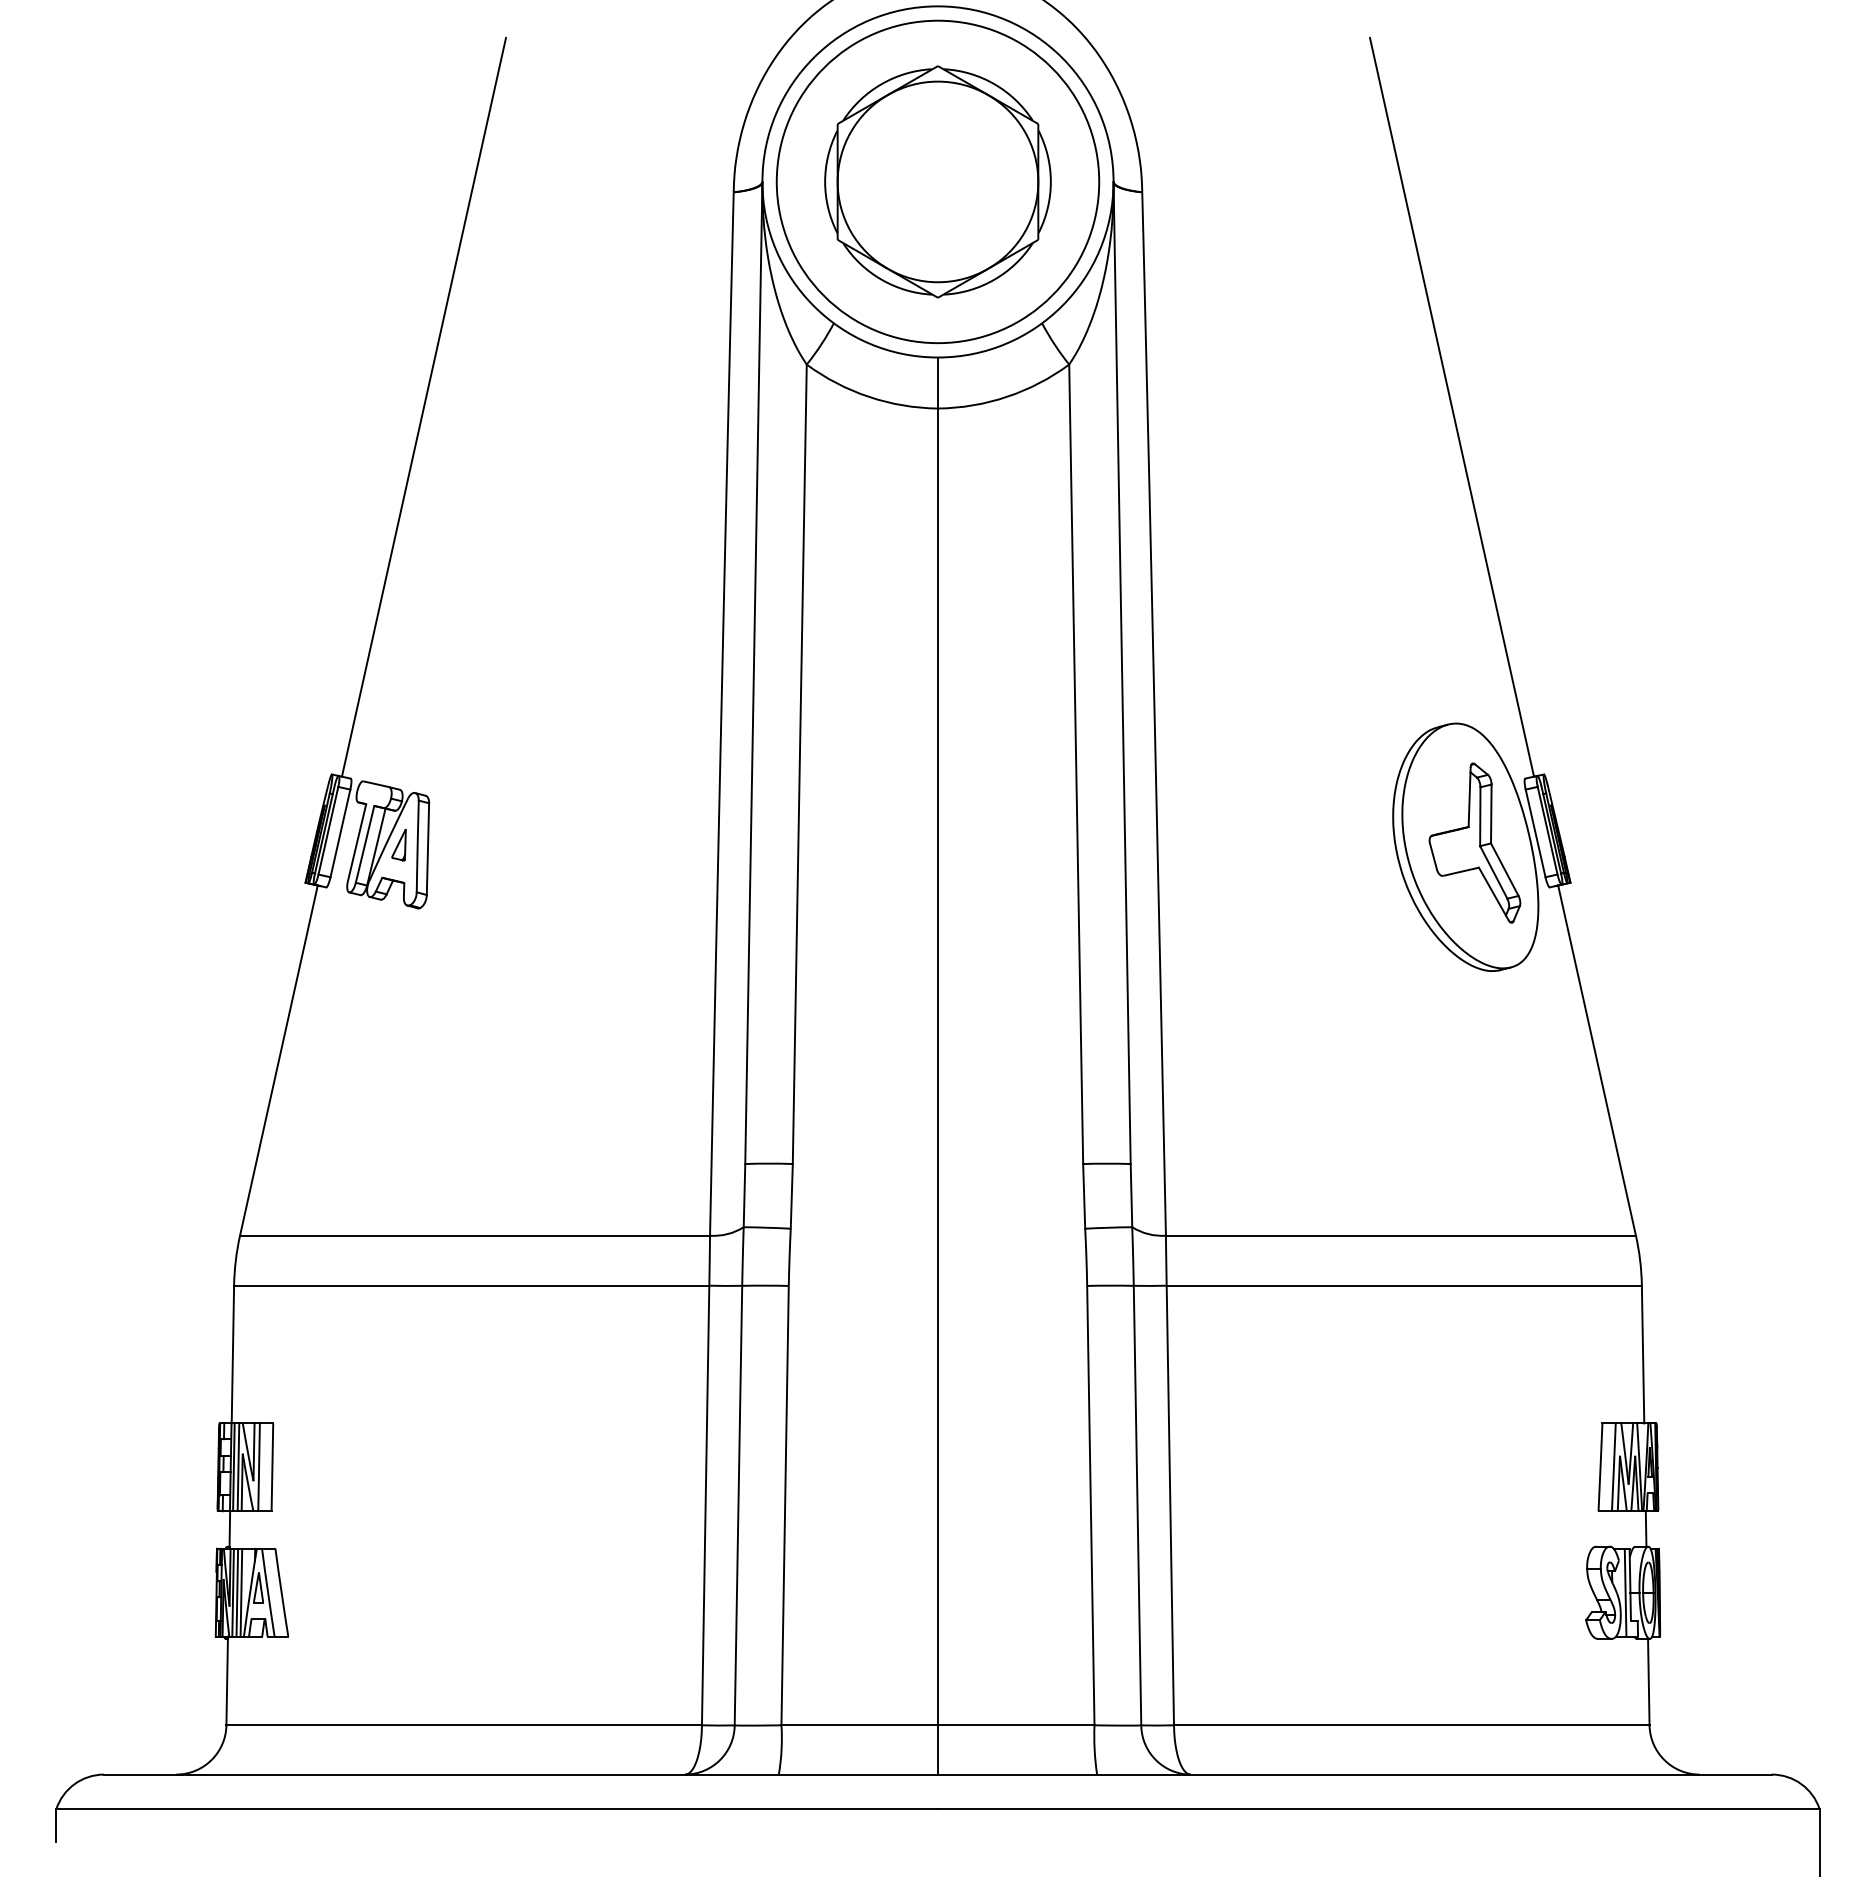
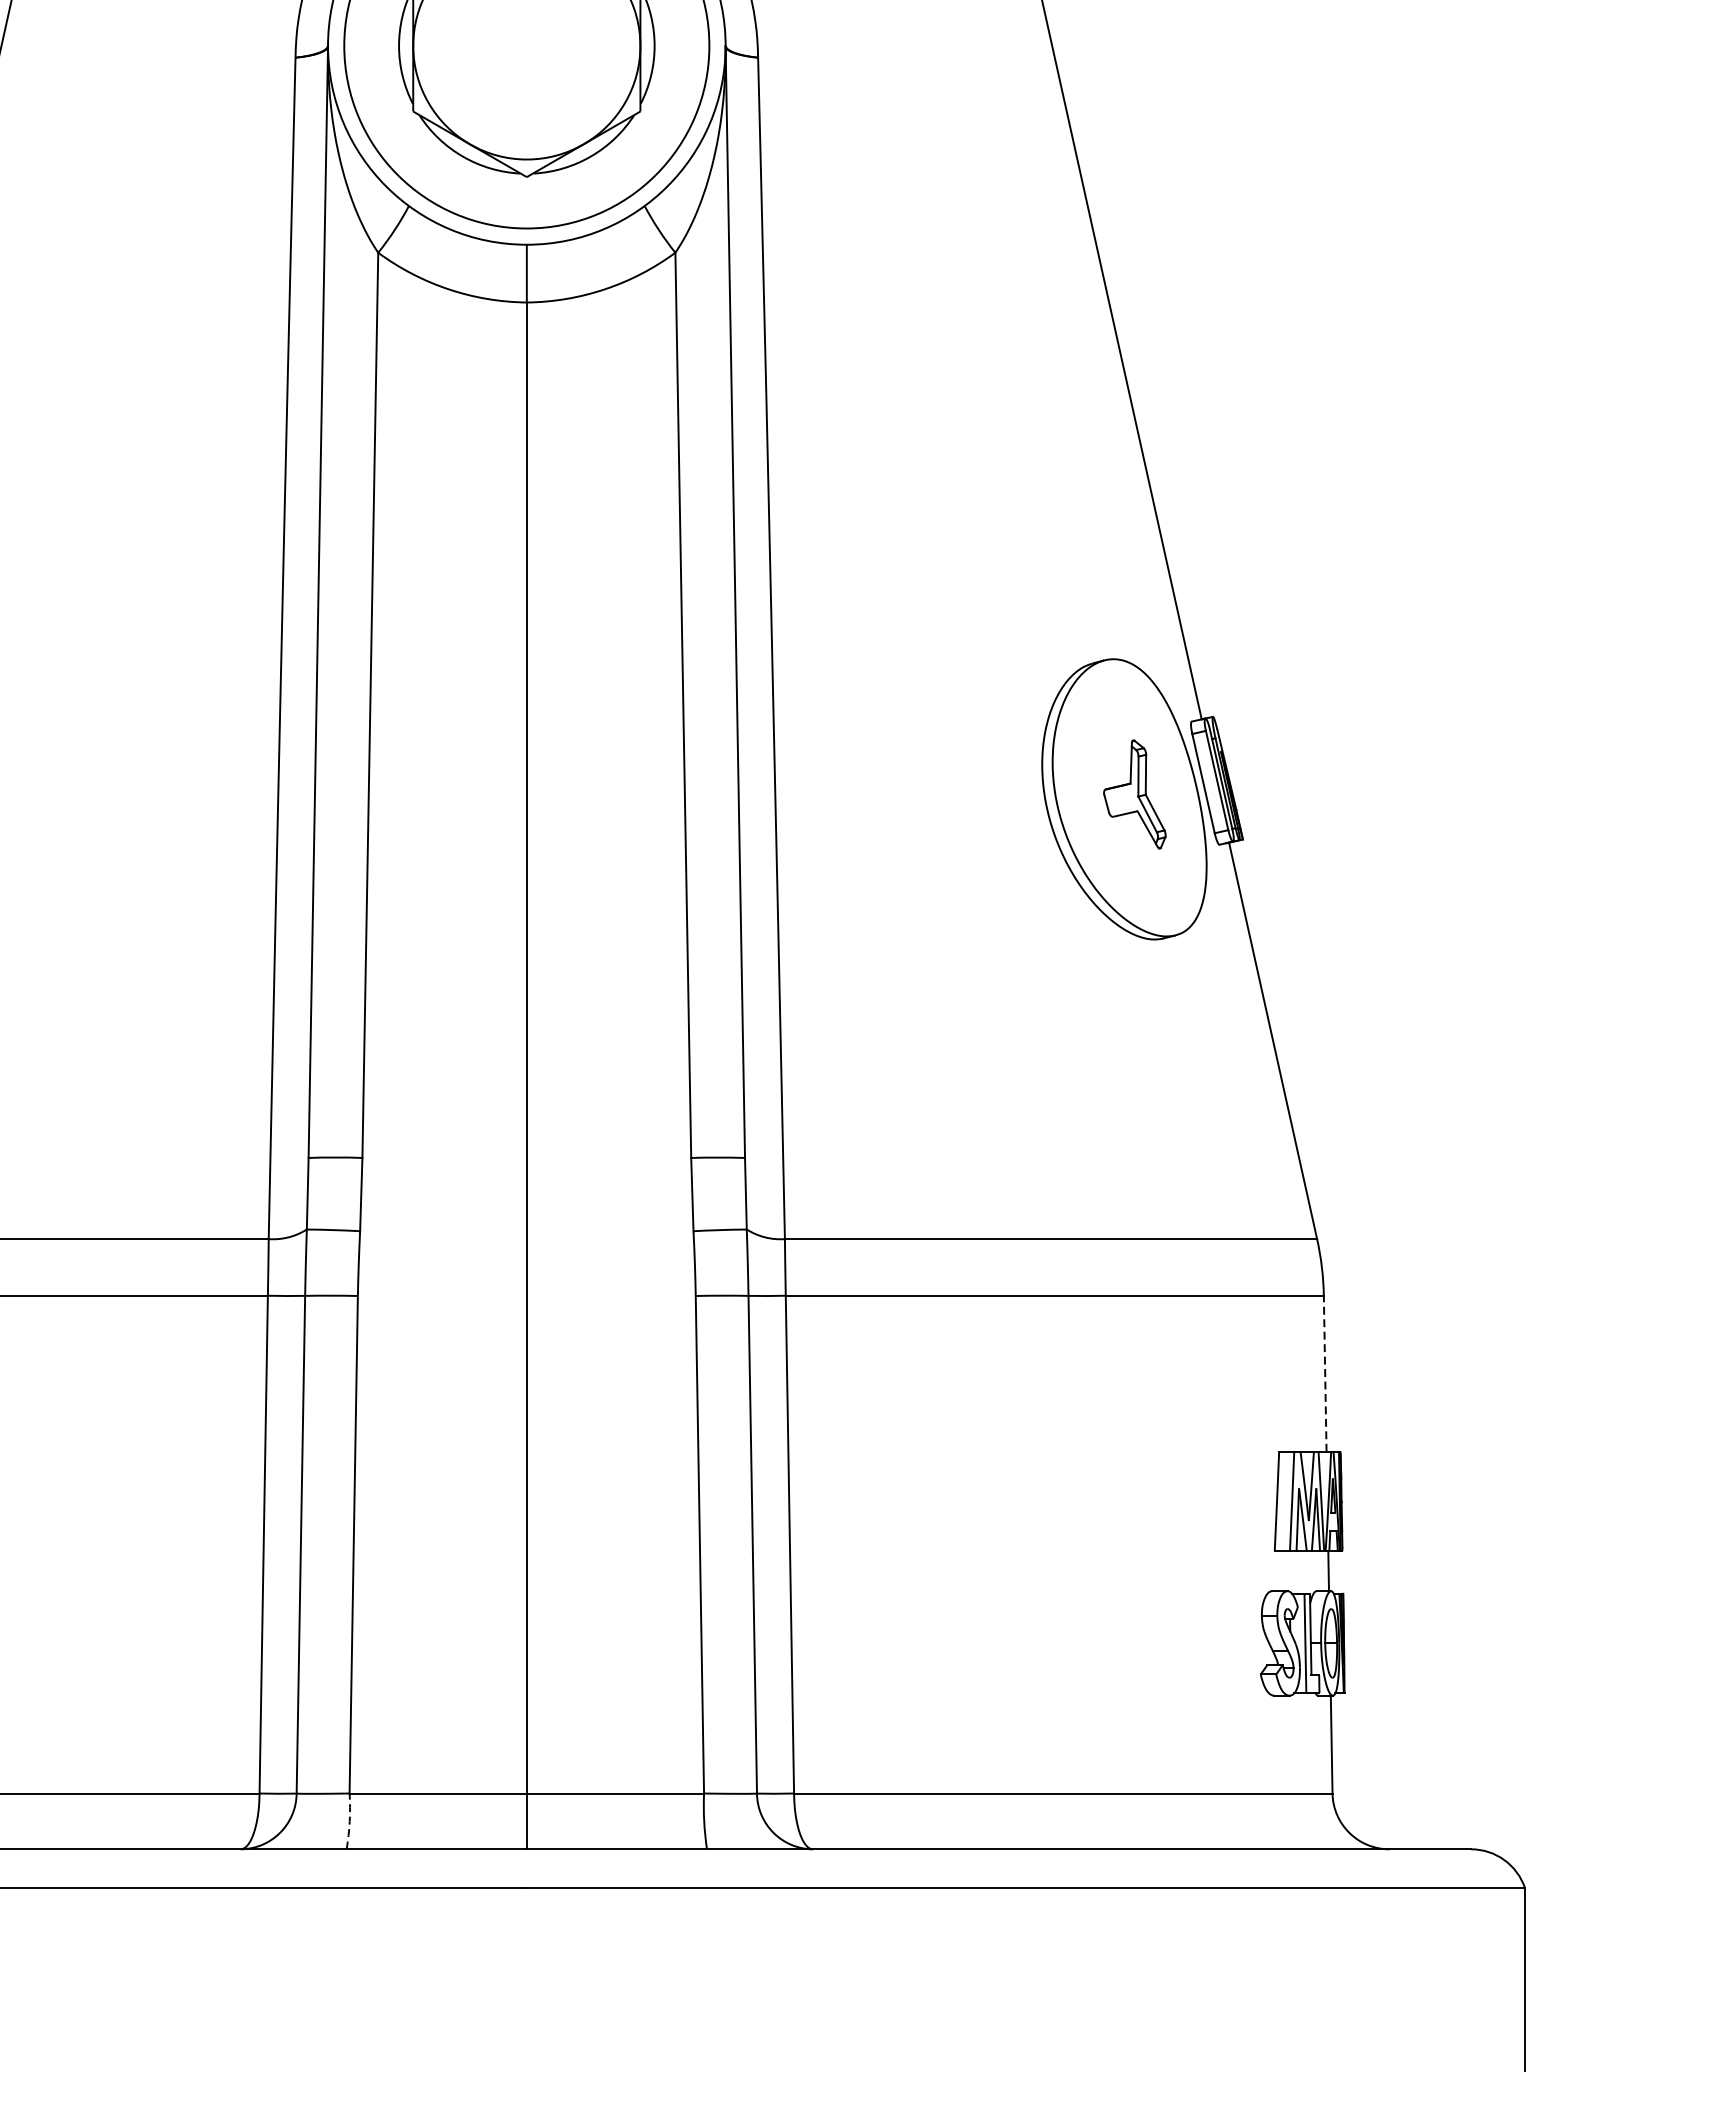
part: (1474, 842) -> (1134, 793), size x0.6
line: (1643, 1354) -> (1325, 1373), solid -> dashed
arc: (781, 1750) -> (349, 1822), solid -> dashed

